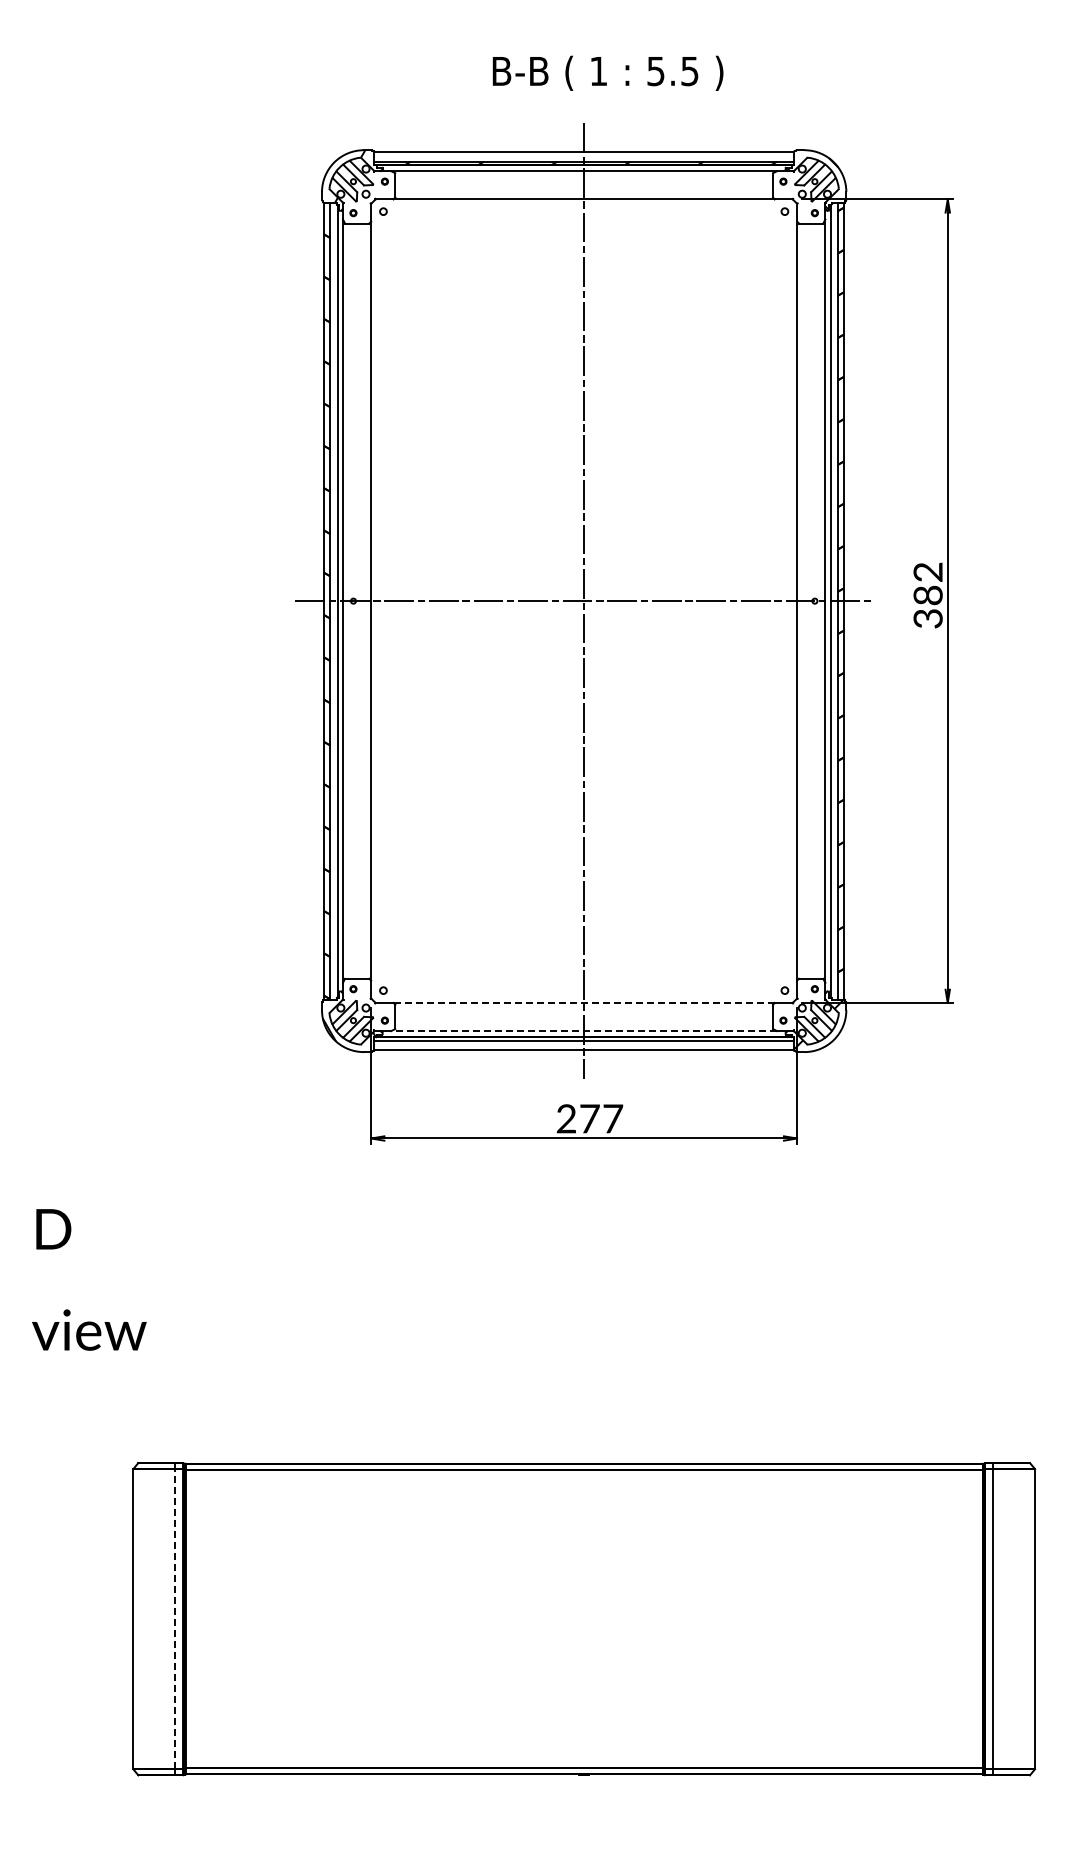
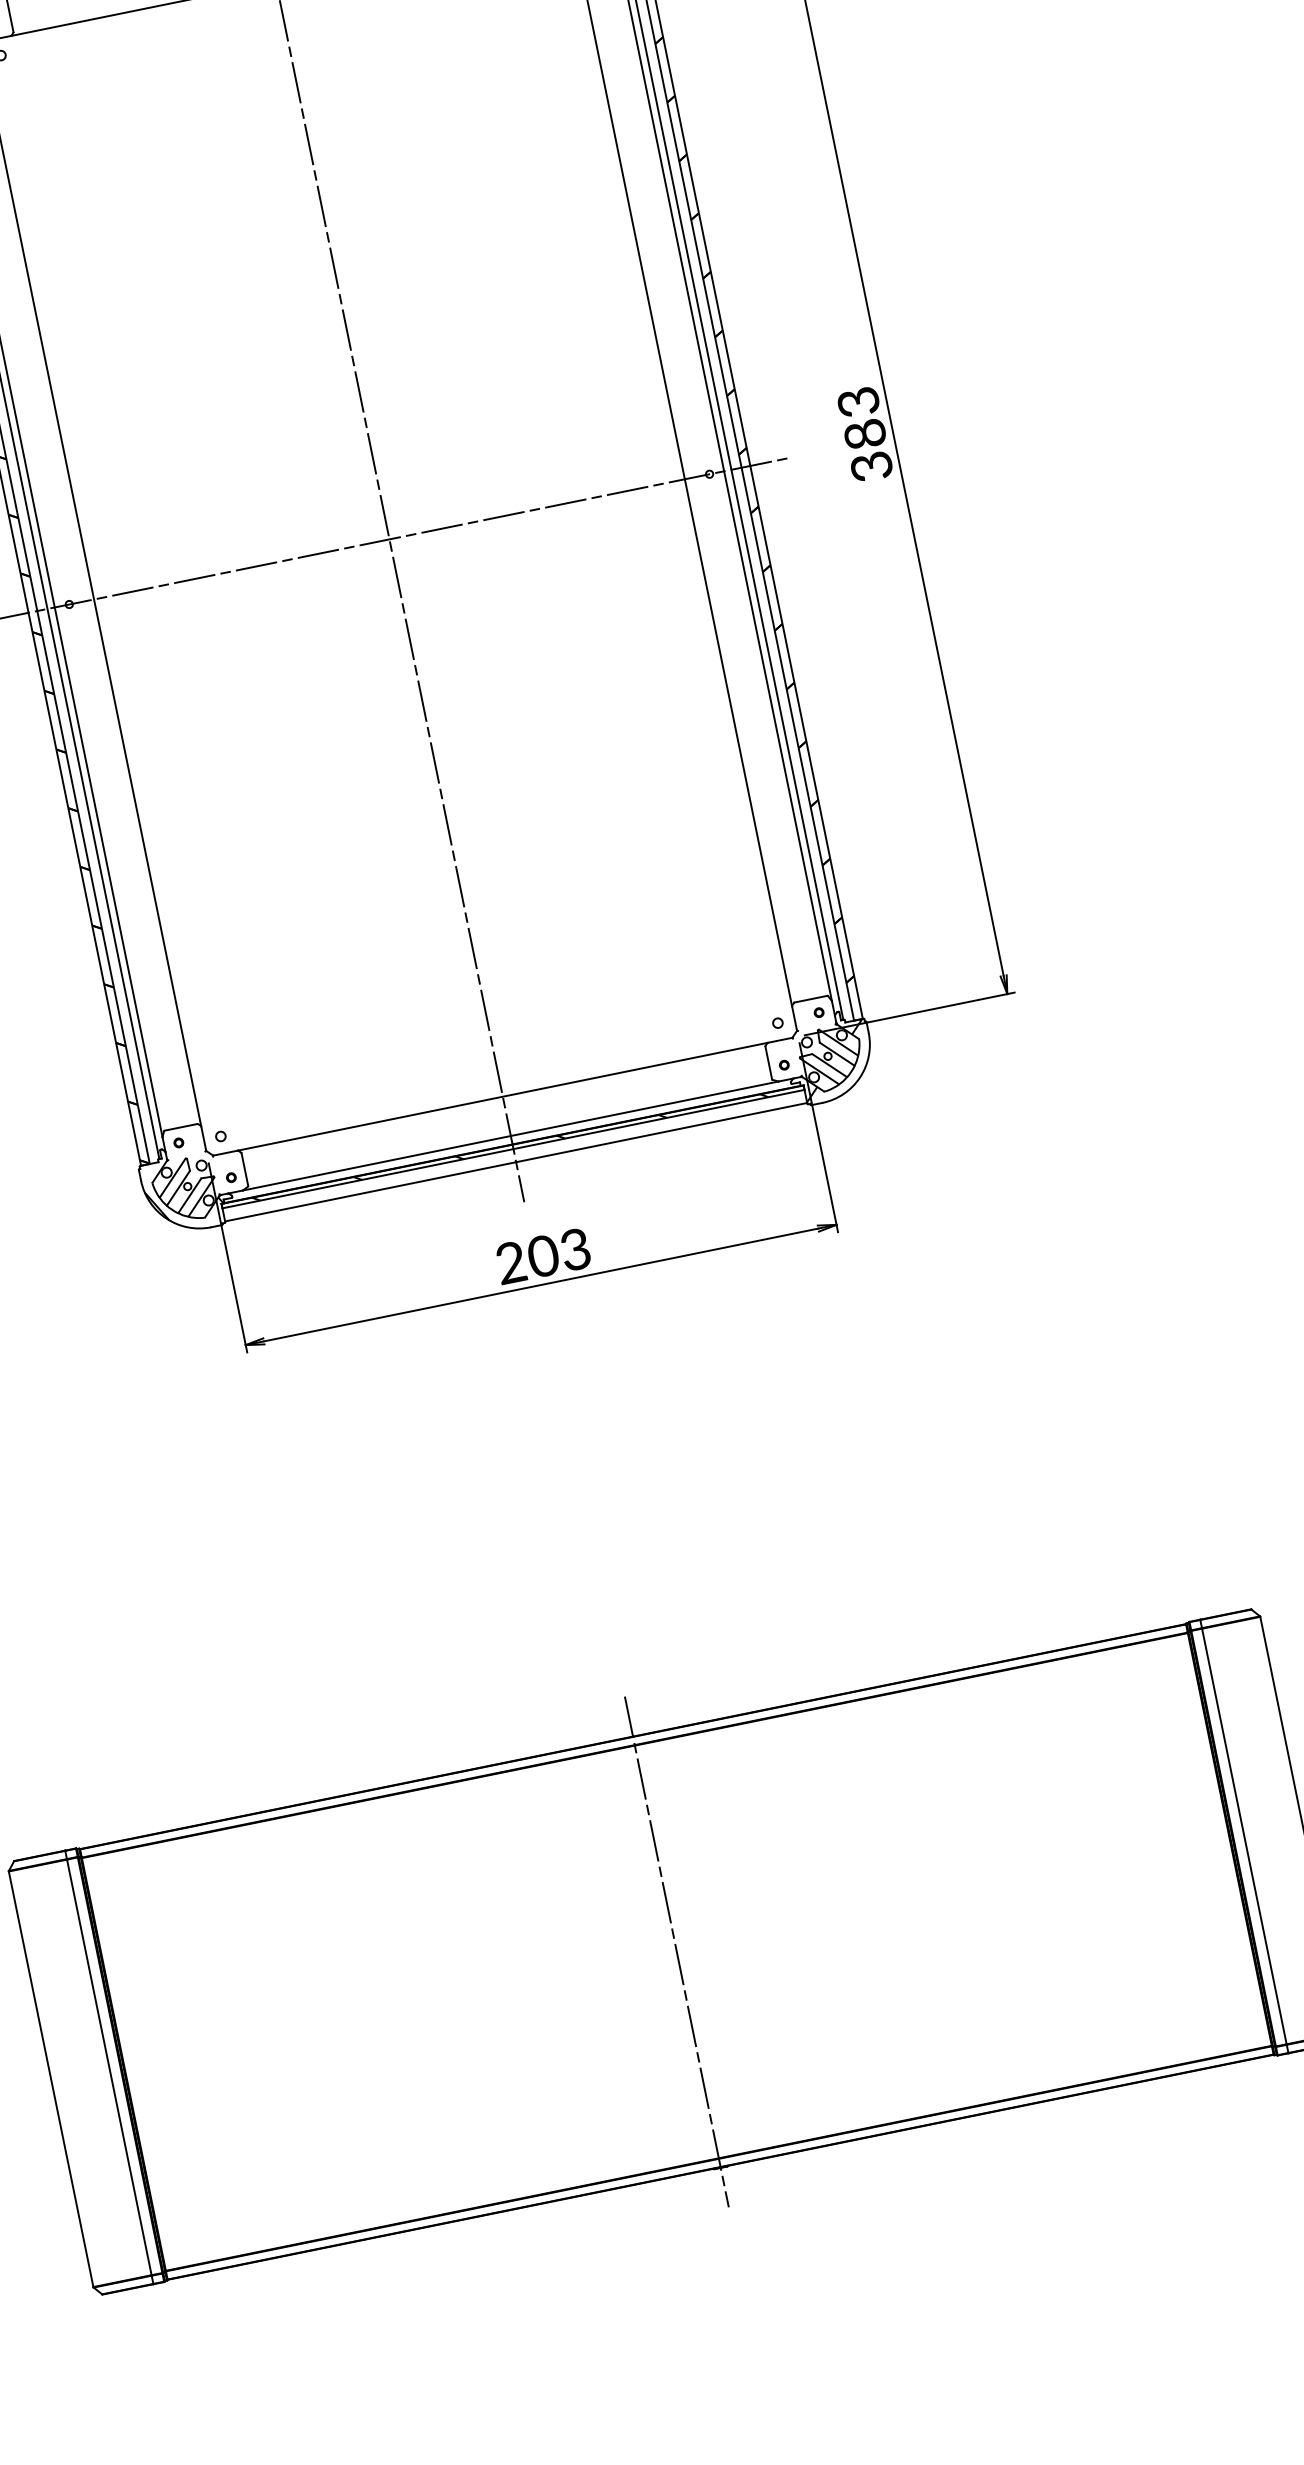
text: (930, 571) -> (861, 400), 382 -> 383
line: (584, 1002) -> (503, 1096), dashed -> solid
line: (583, 1031) -> (510, 1136), dashed -> solid
hatch: (582, 1038) -> (510, 1146), added
text: (601, 1118) -> (559, 1252), 277 -> 203
line: (175, 1619) -> (109, 2067), dashed -> solid
line: (584, 1619) -> (677, 1952), added

